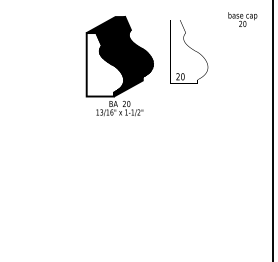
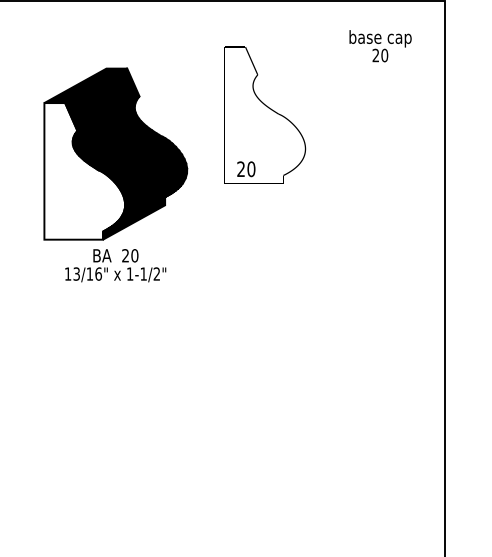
part: (119, 66) -> (114, 175), moved

